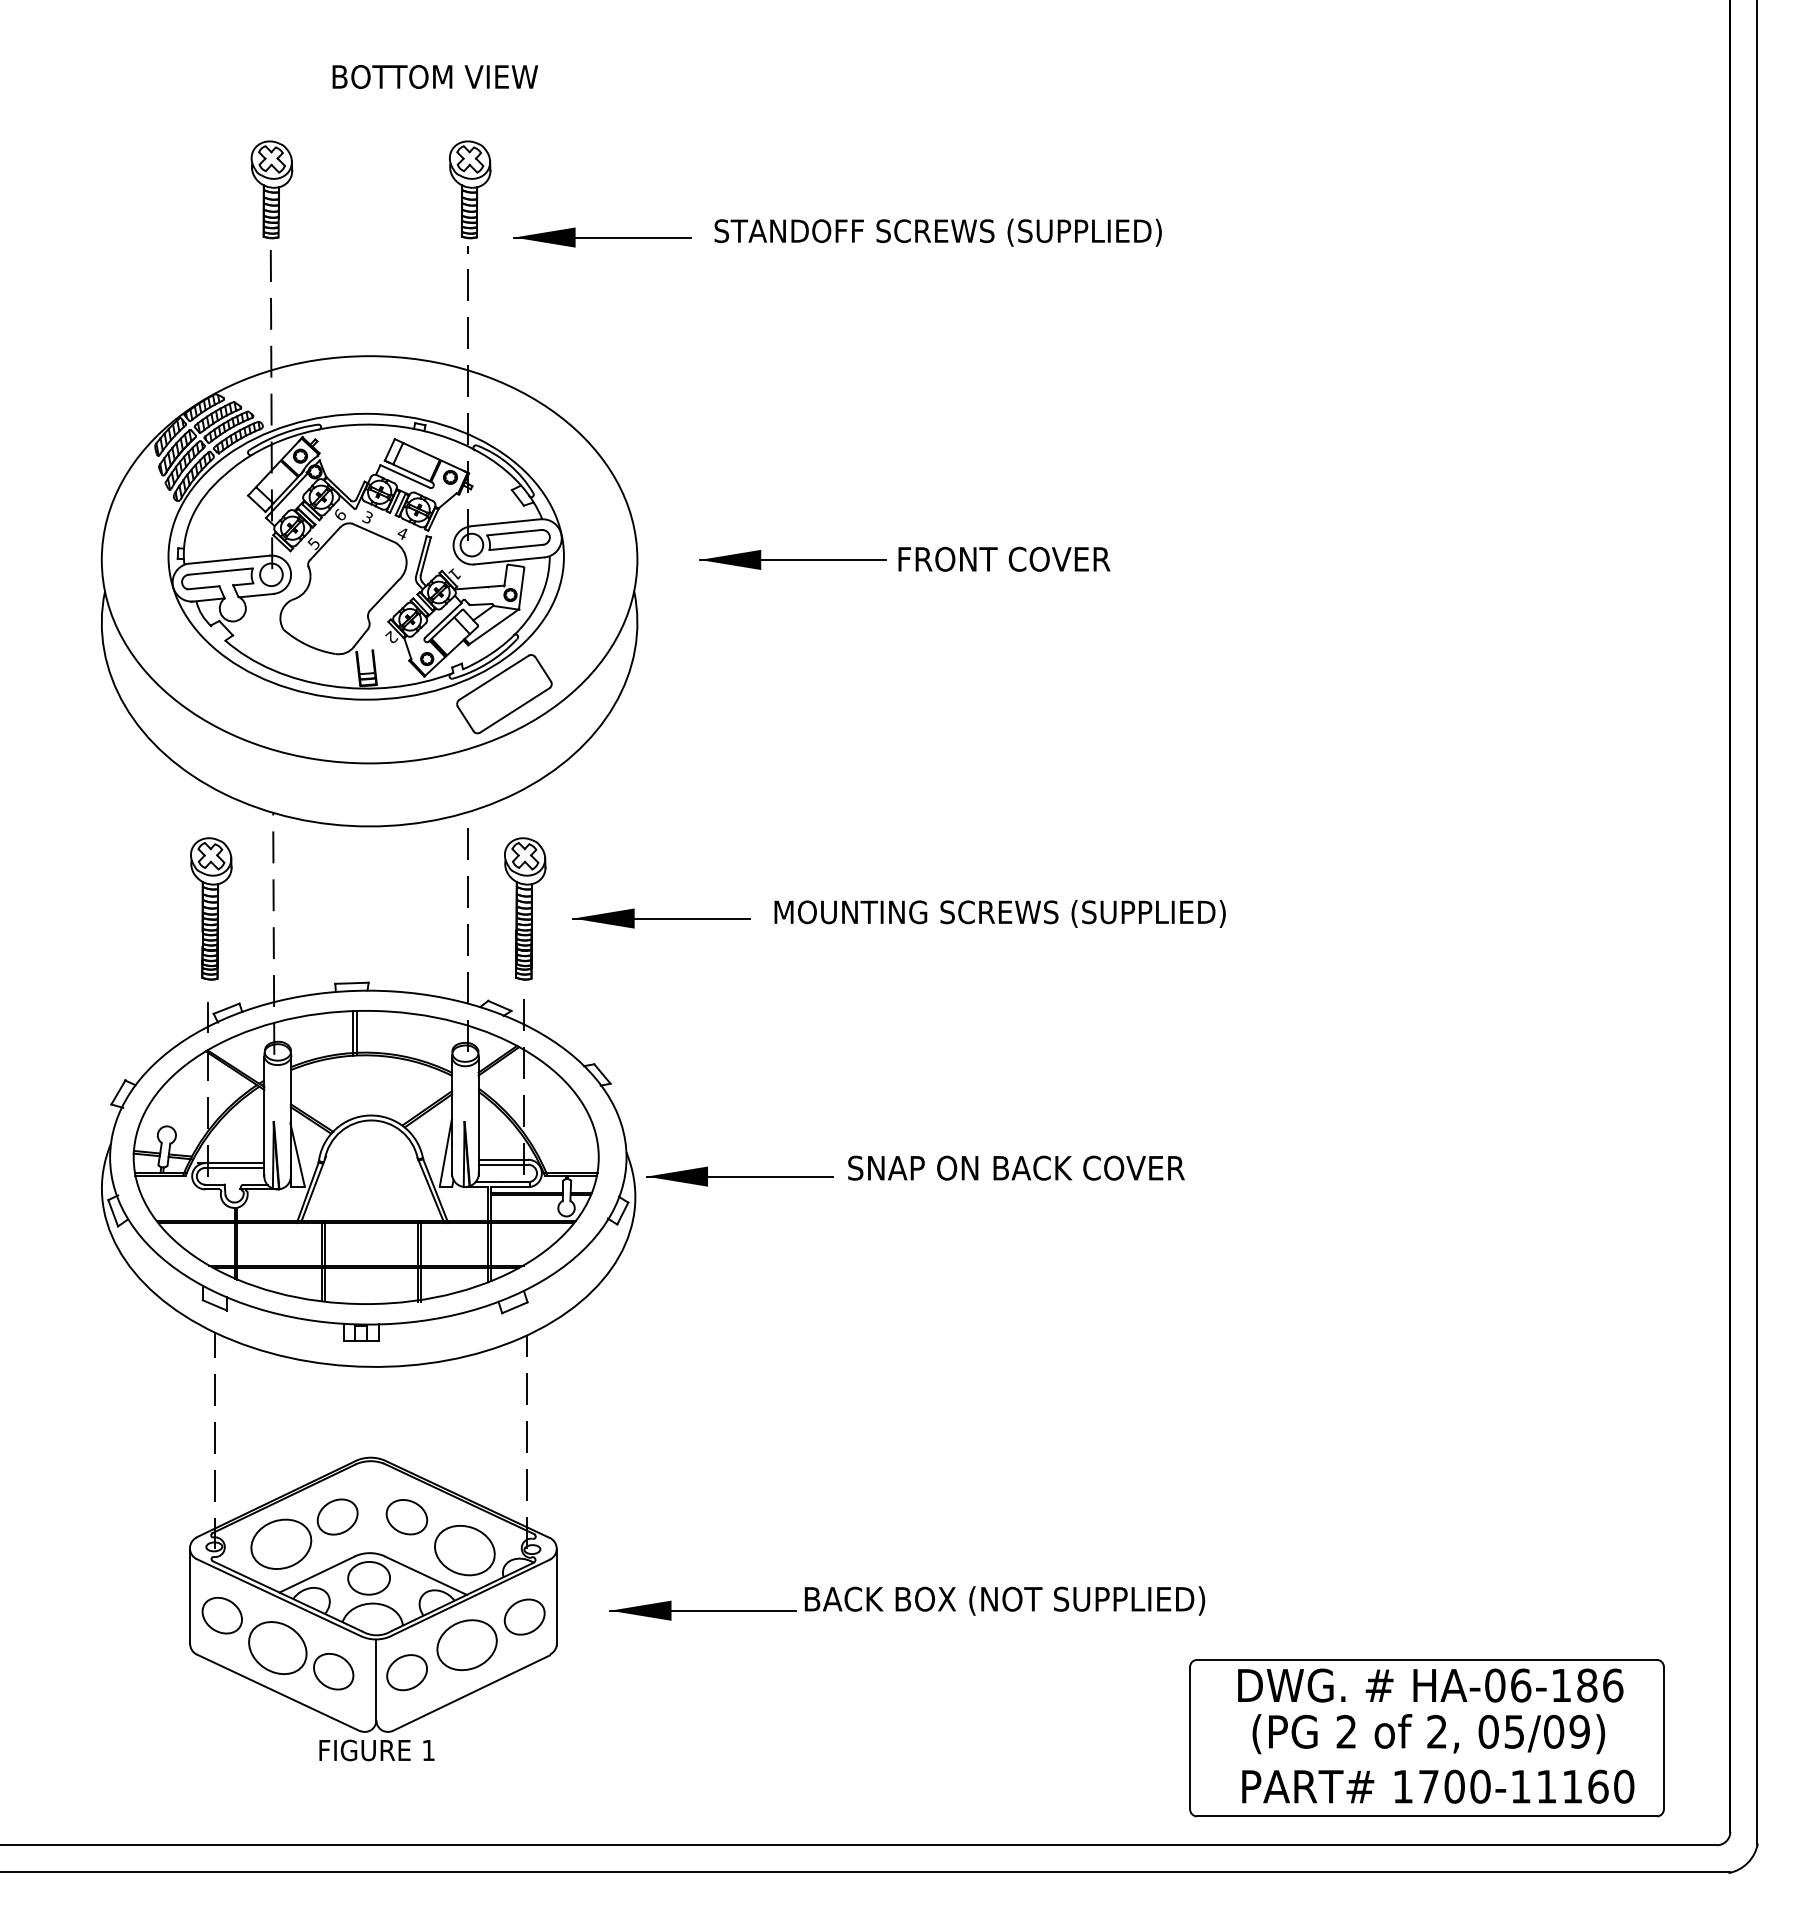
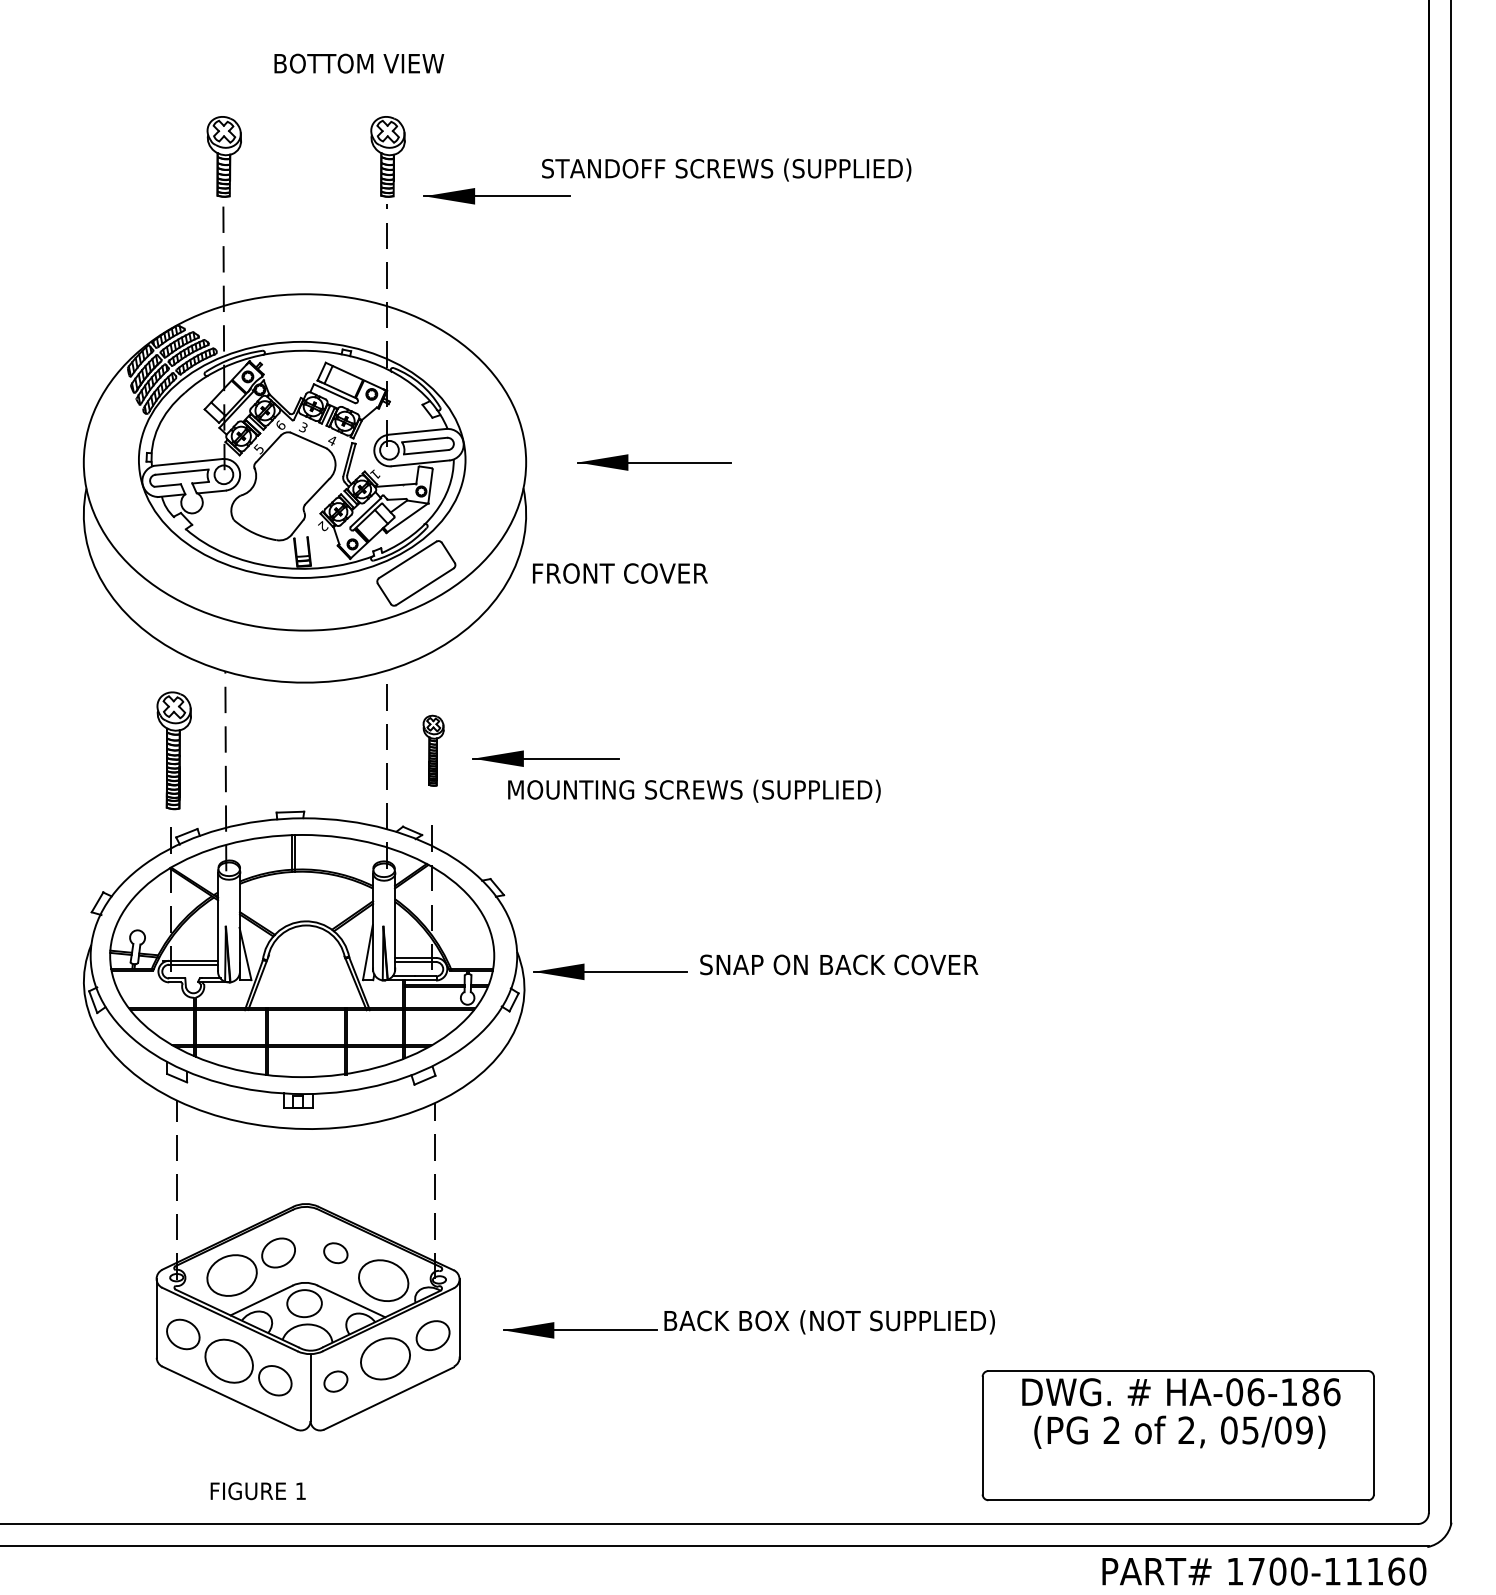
text: (937, 232) -> (726, 169), moved
text: (1004, 558) -> (620, 572), moved
part: (525, 908) -> (433, 750), size x0.6
text: (999, 913) -> (693, 790), moved
part: (406, 1517) -> (335, 1253), size x0.7
part: (406, 1672) -> (335, 1381), size x0.7
text: (376, 1750) -> (257, 1491), moved
text: (1438, 1786) -> (1264, 1571), moved

